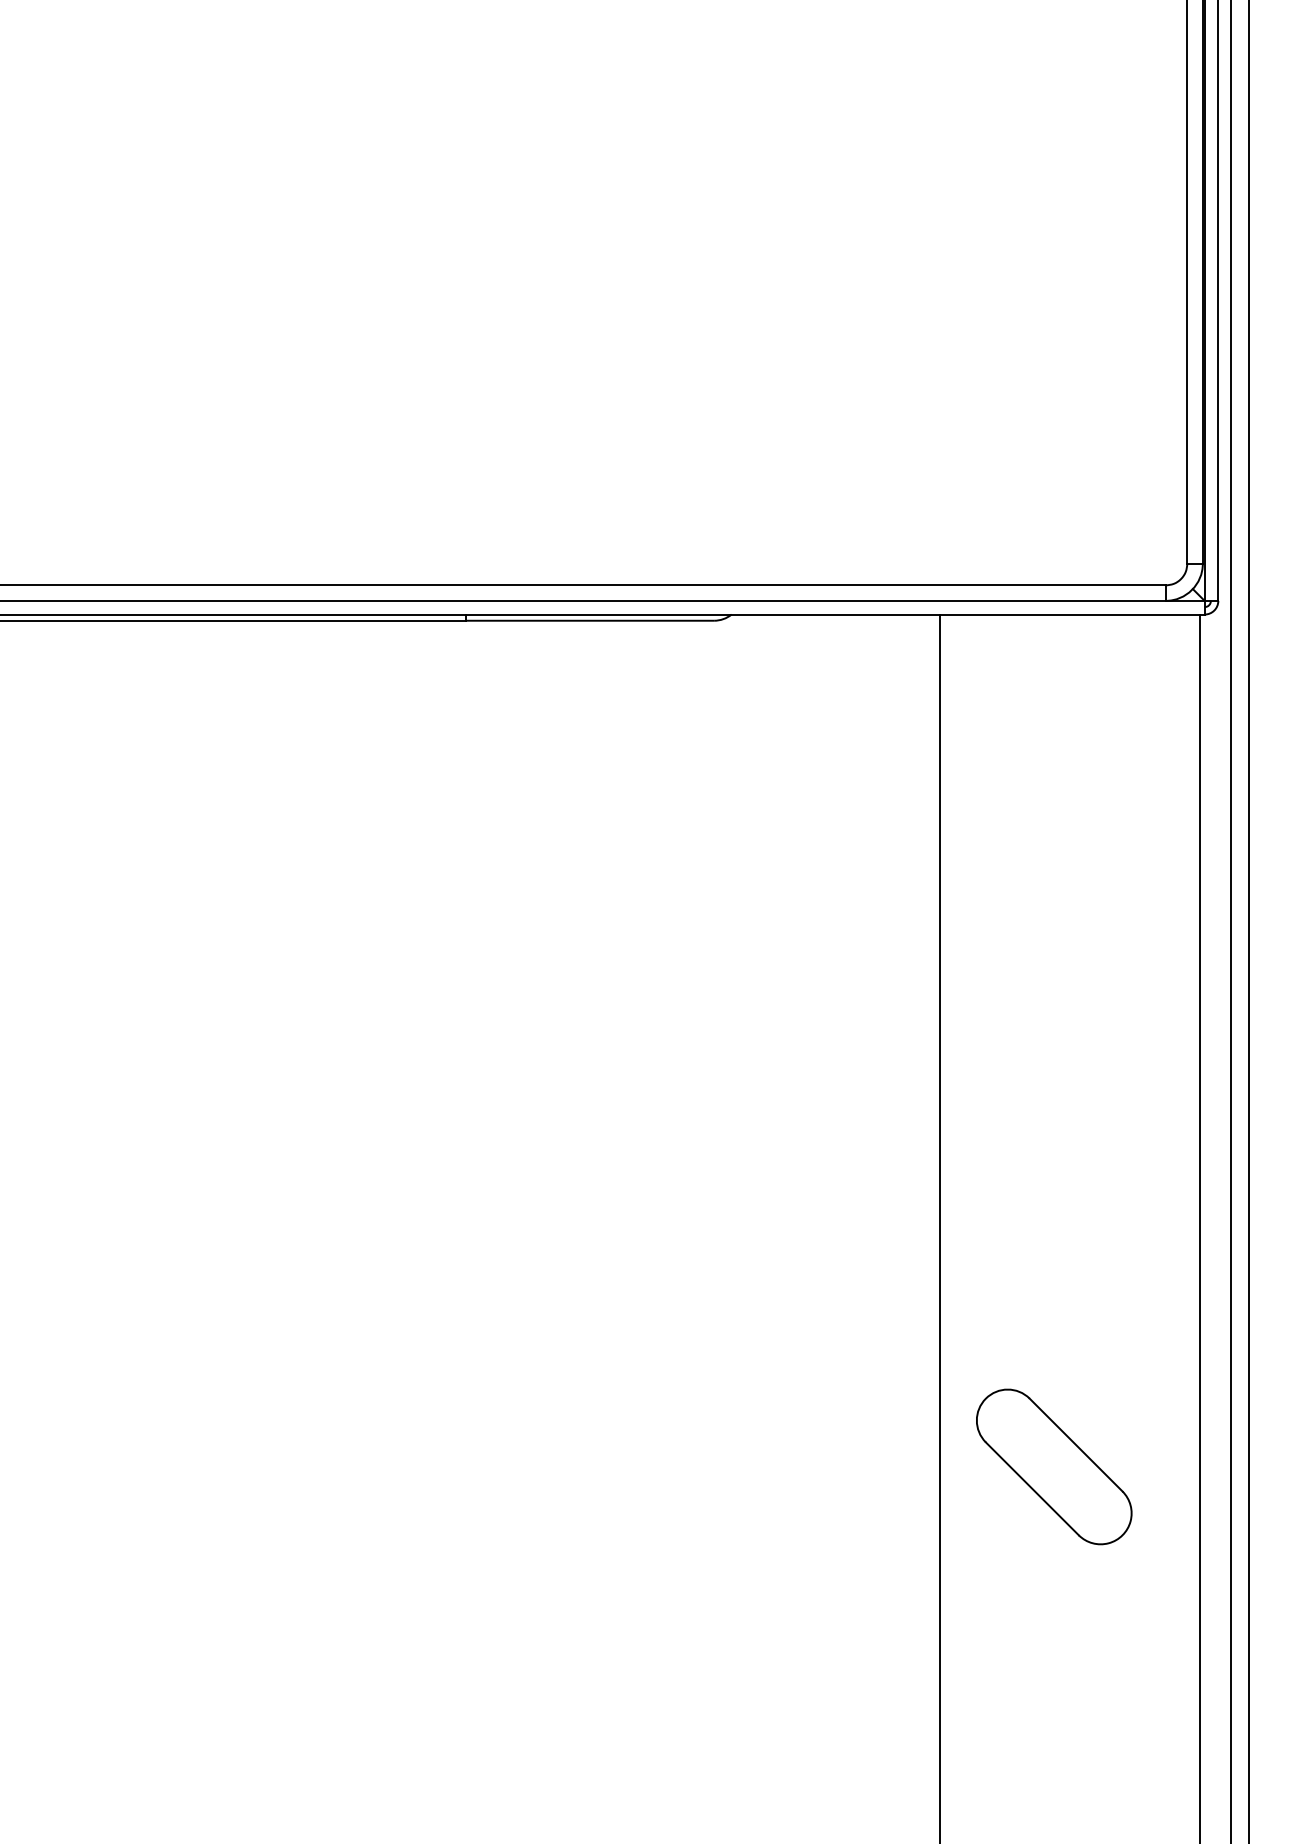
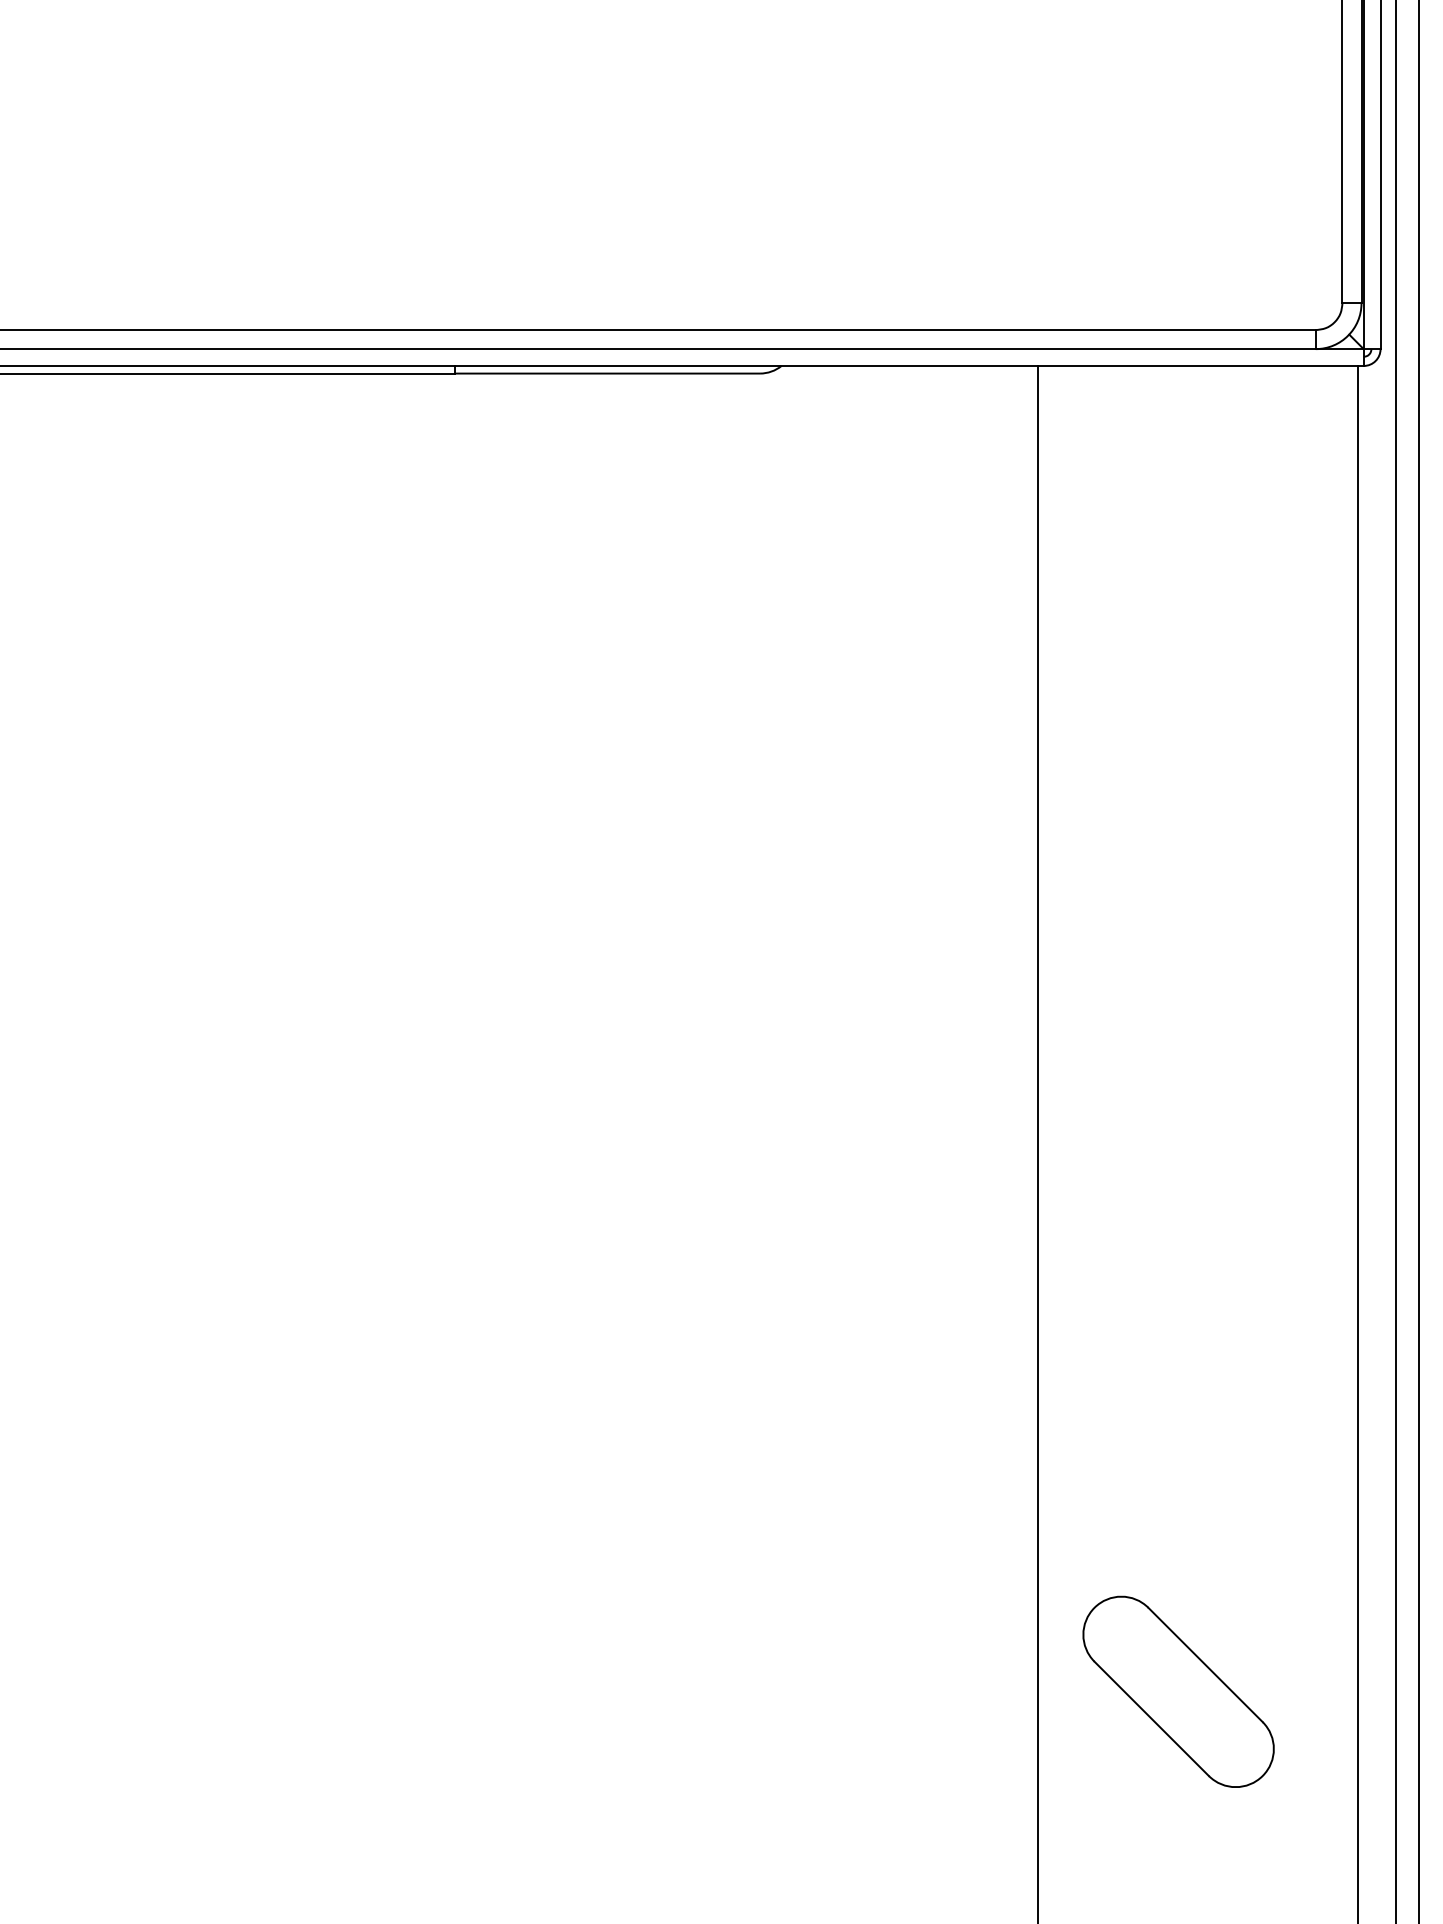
part: (1054, 1466) -> (1178, 1691), moved

